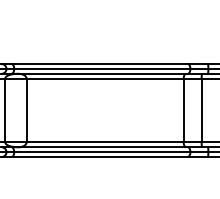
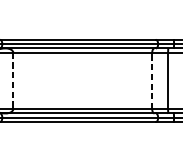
line: (26, 110) -> (13, 80), solid -> dashed
line: (183, 110) -> (152, 80), solid -> dashed

